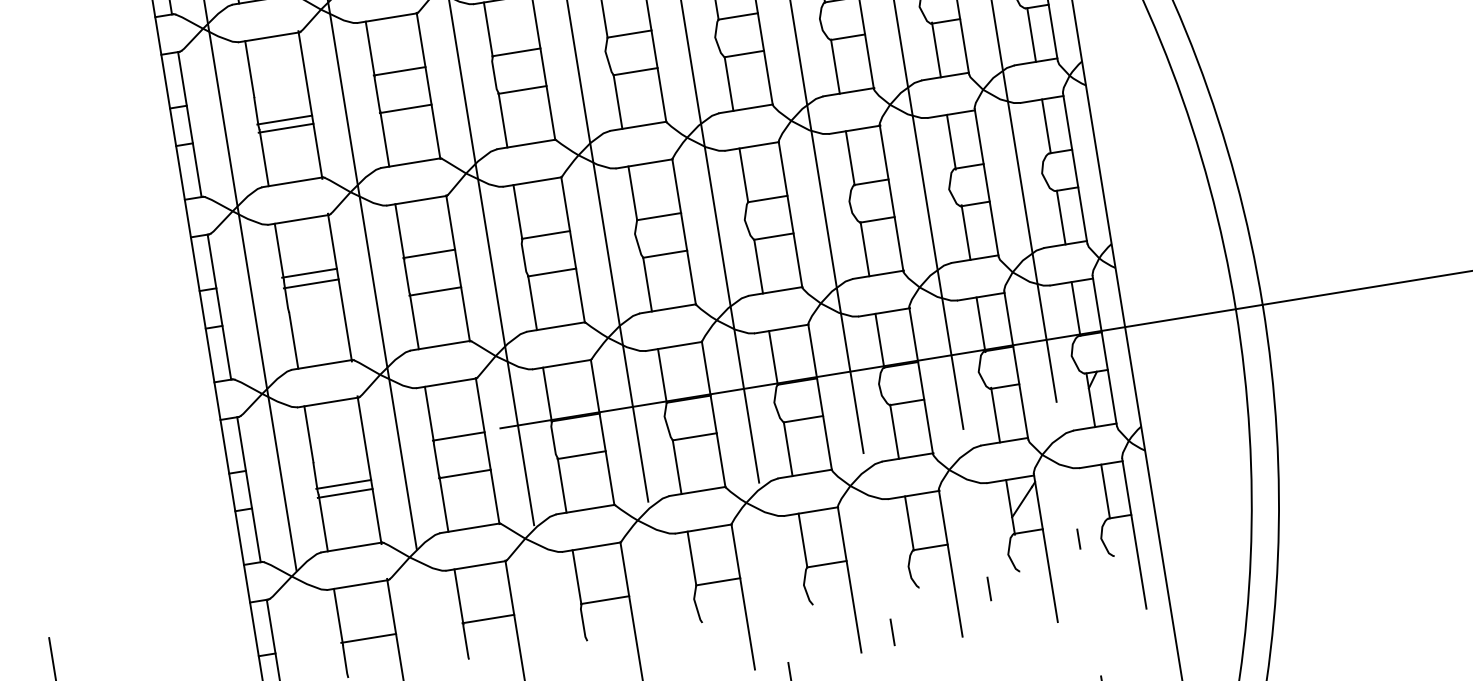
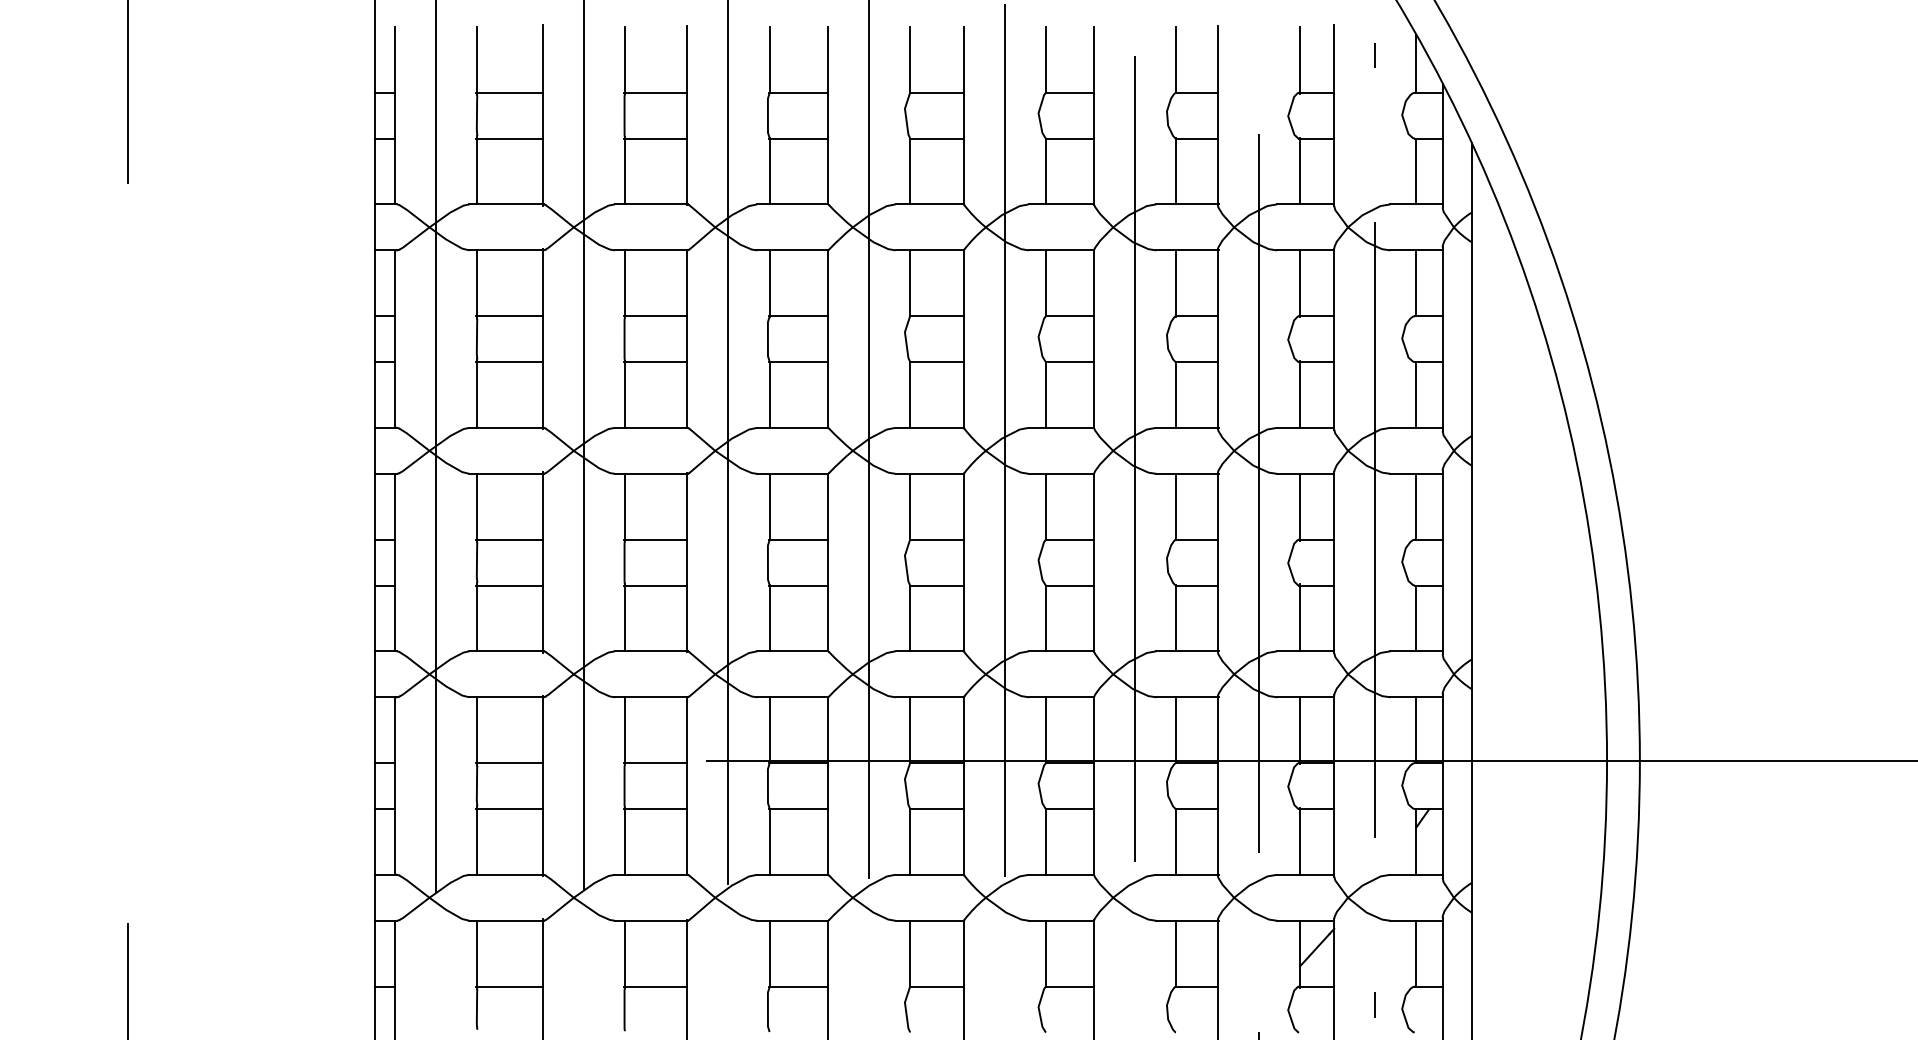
line: (284, 120) -> (508, 316), moved
line: (310, 283) -> (508, 585), moved
line: (343, 484) -> (508, 763), moved

